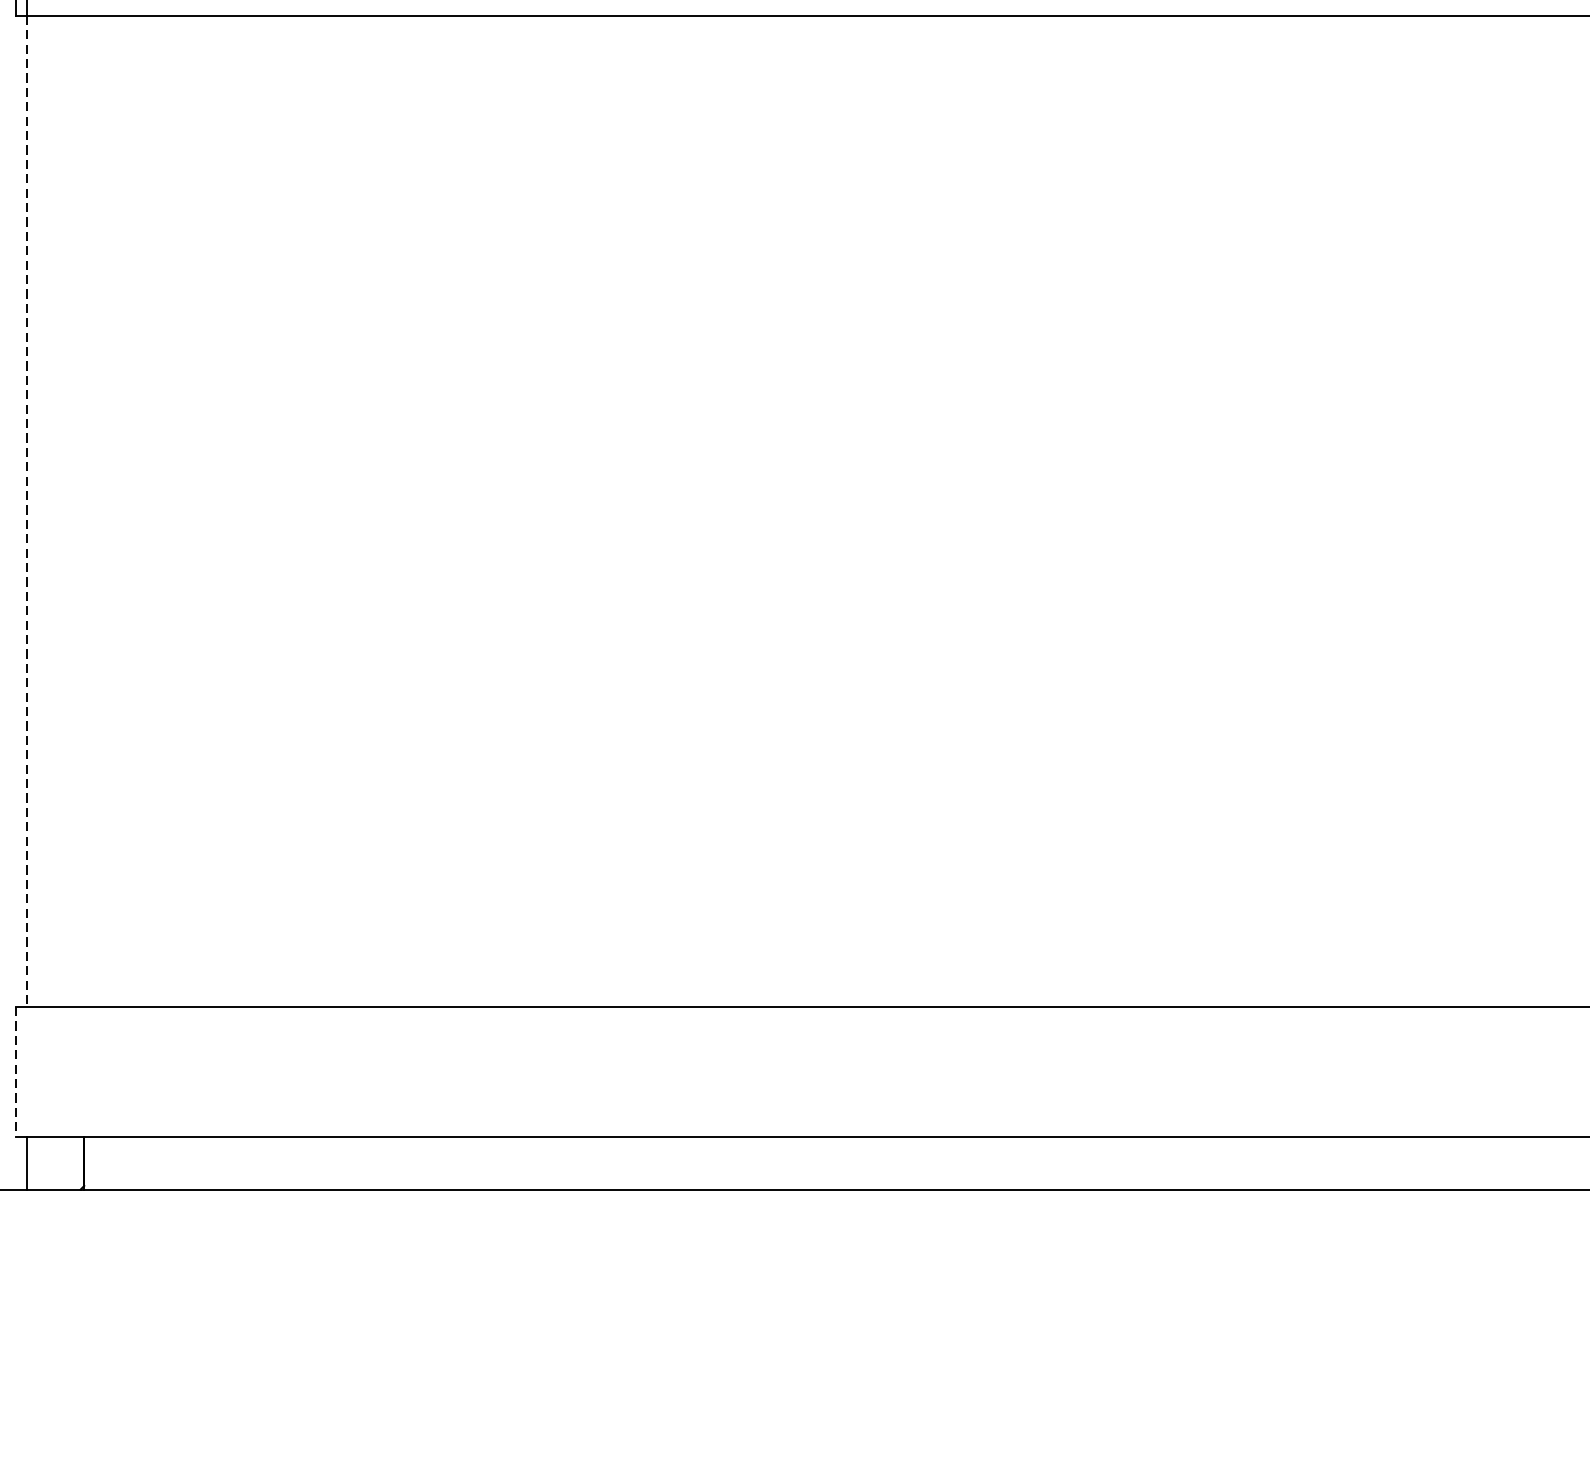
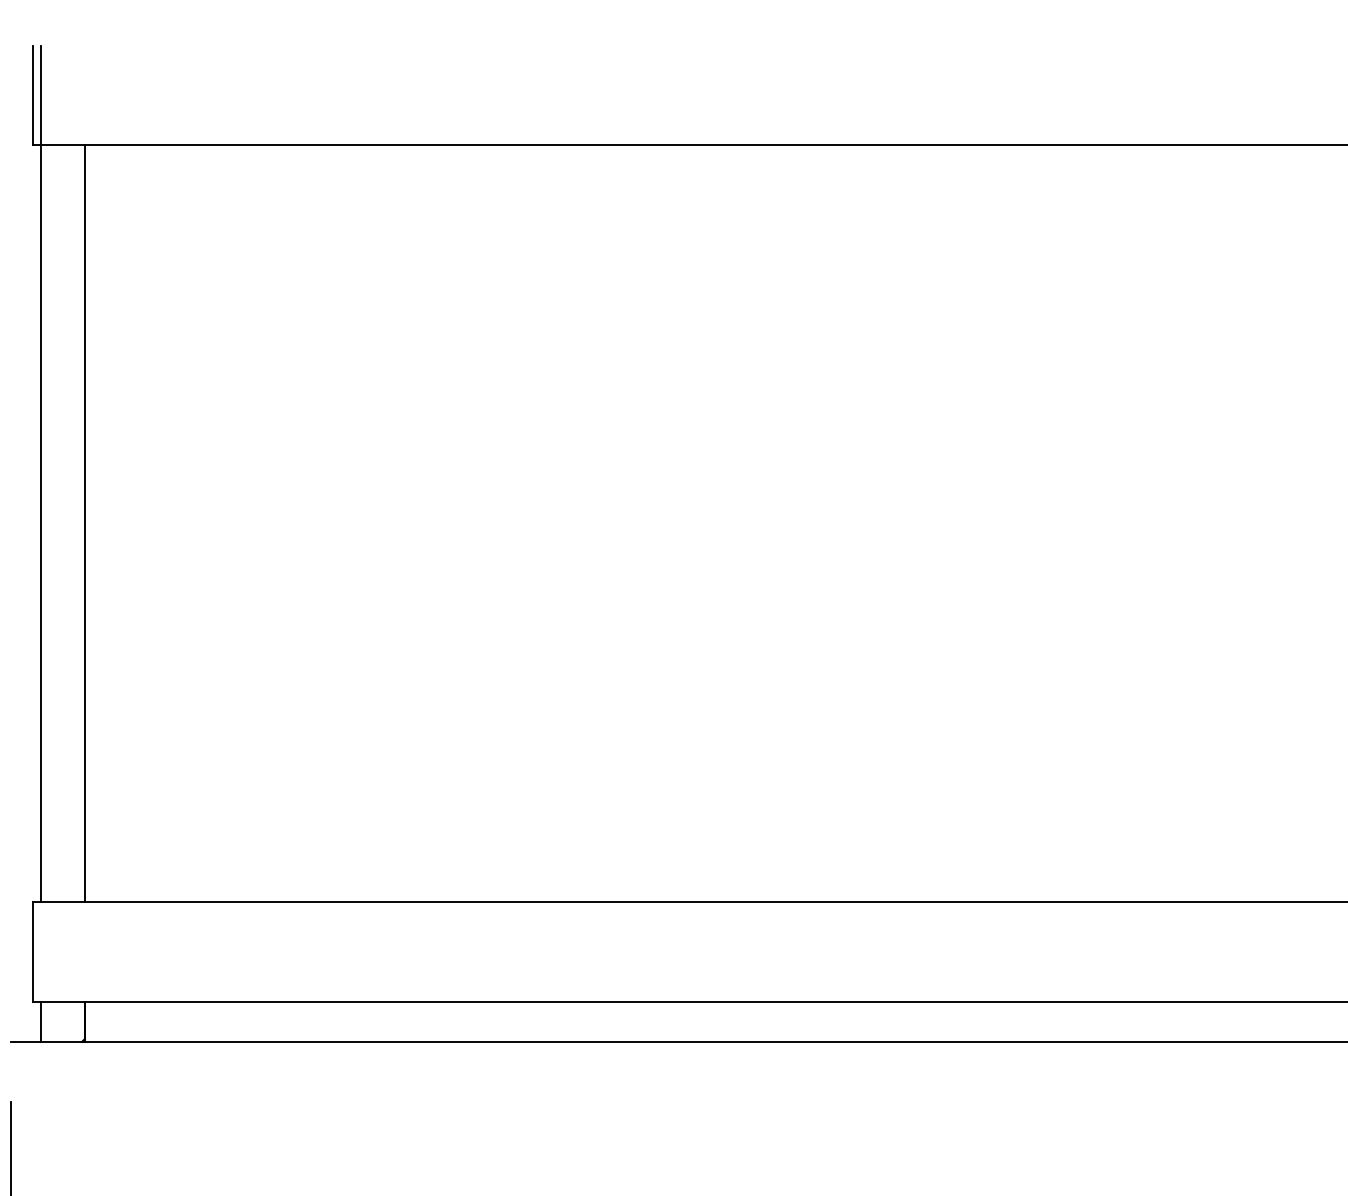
line: (27, 511) -> (41, 523), dashed -> solid
line: (83, 511) -> (84, 523), added
line: (17, 1072) -> (33, 952), dashed -> solid

